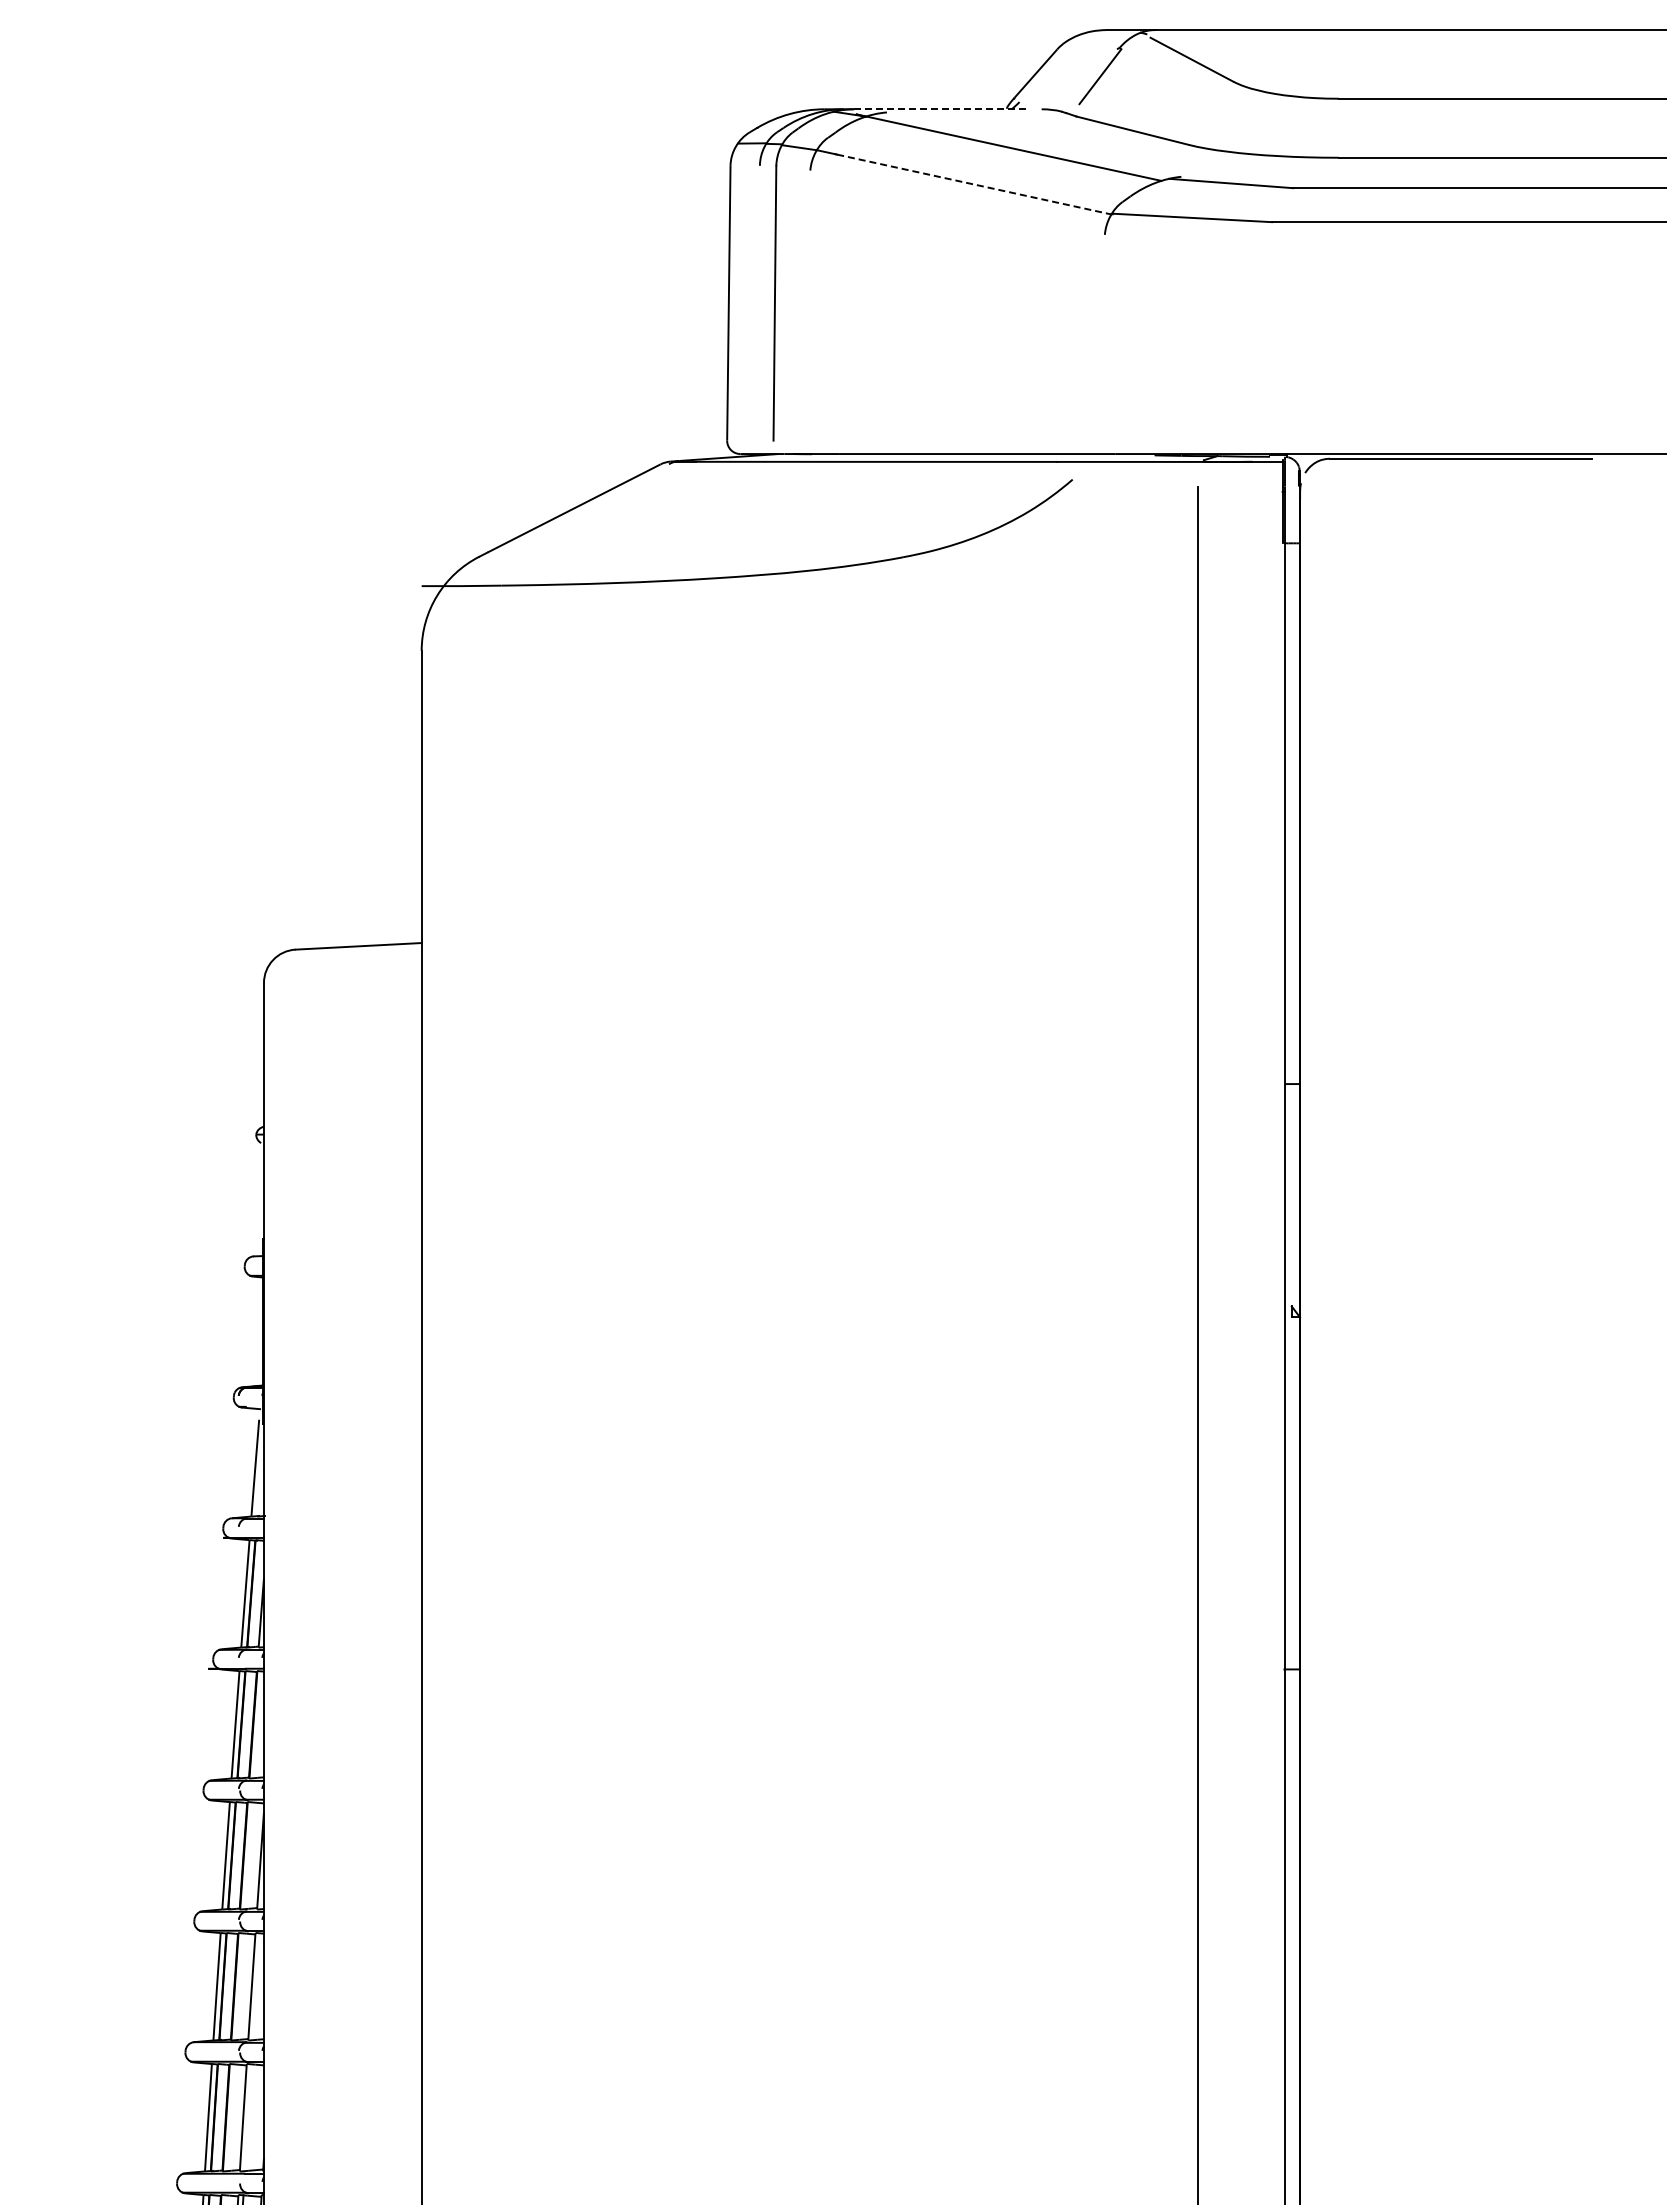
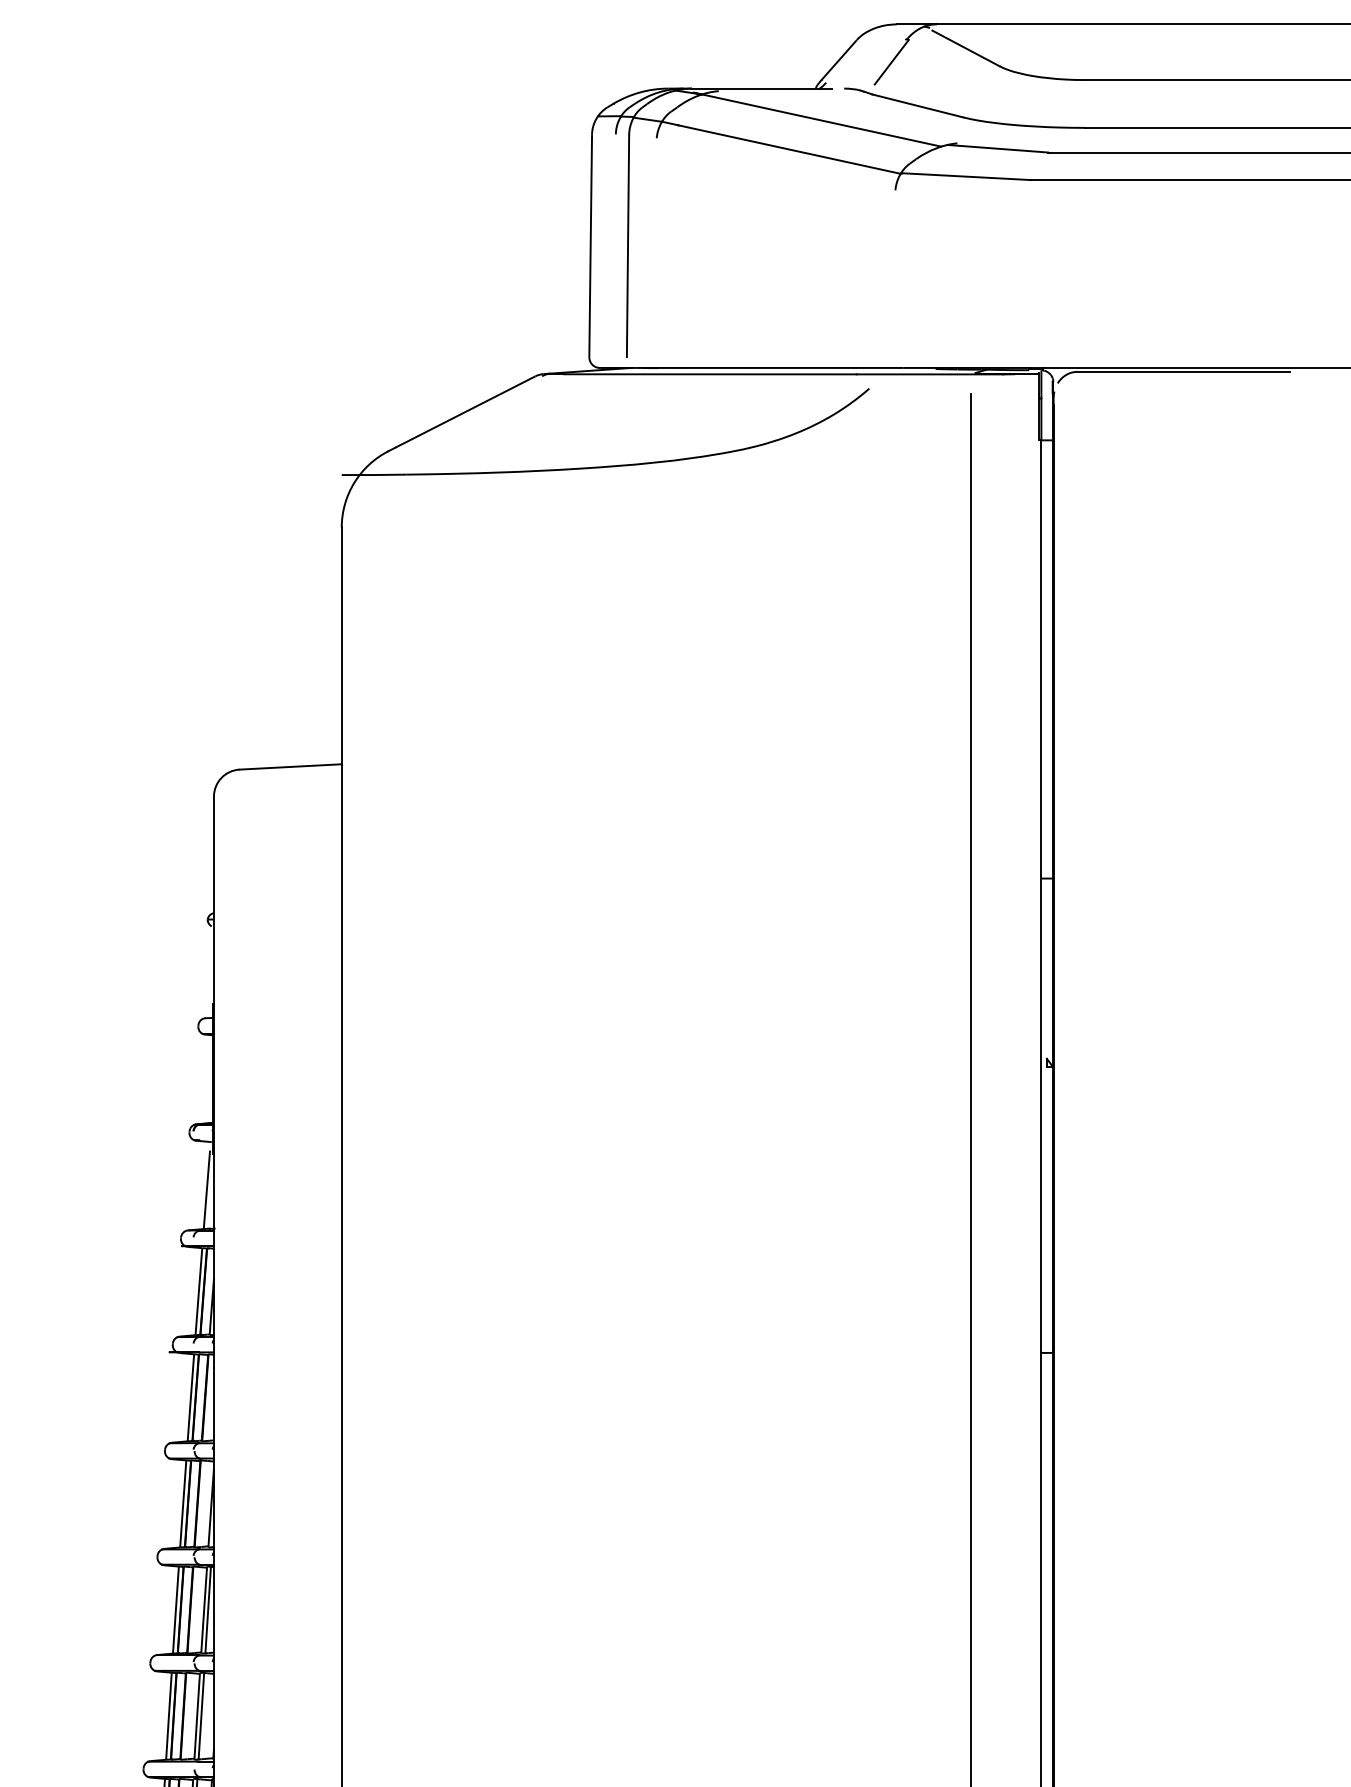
line: (939, 109) -> (761, 88), dashed -> solid
line: (974, 184) -> (789, 149), dashed -> solid
line: (256, 1986) -> (207, 1609), added
line: (248, 2117) -> (201, 1716), added

